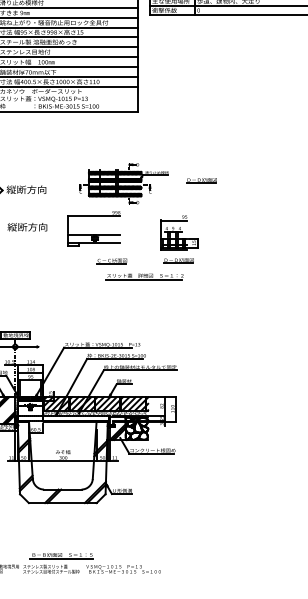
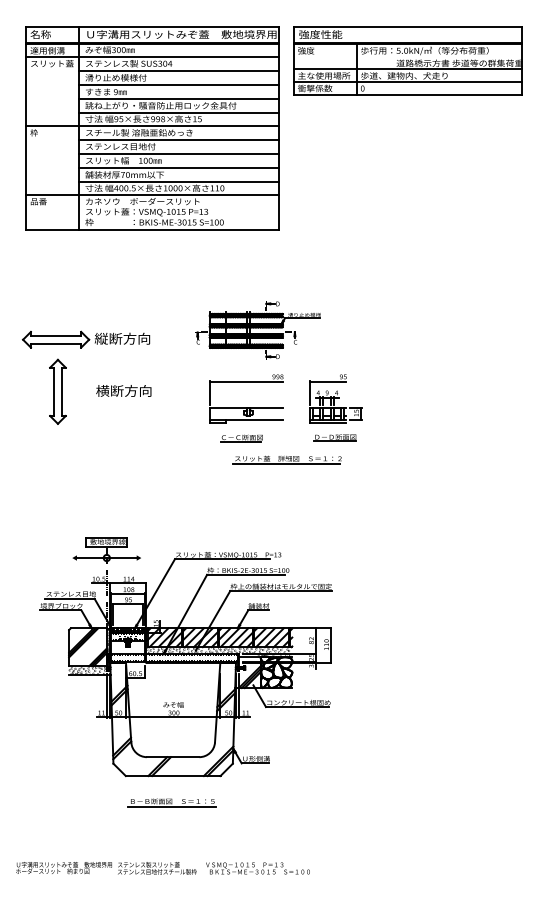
part: (201, 180) -> (366, 325), removed
text: (12, 226) -> (102, 390), 縦断方向 -> 横断方向
part: (93, 234) -> (246, 407), moved
part: (61, 555) -> (171, 802), moved

